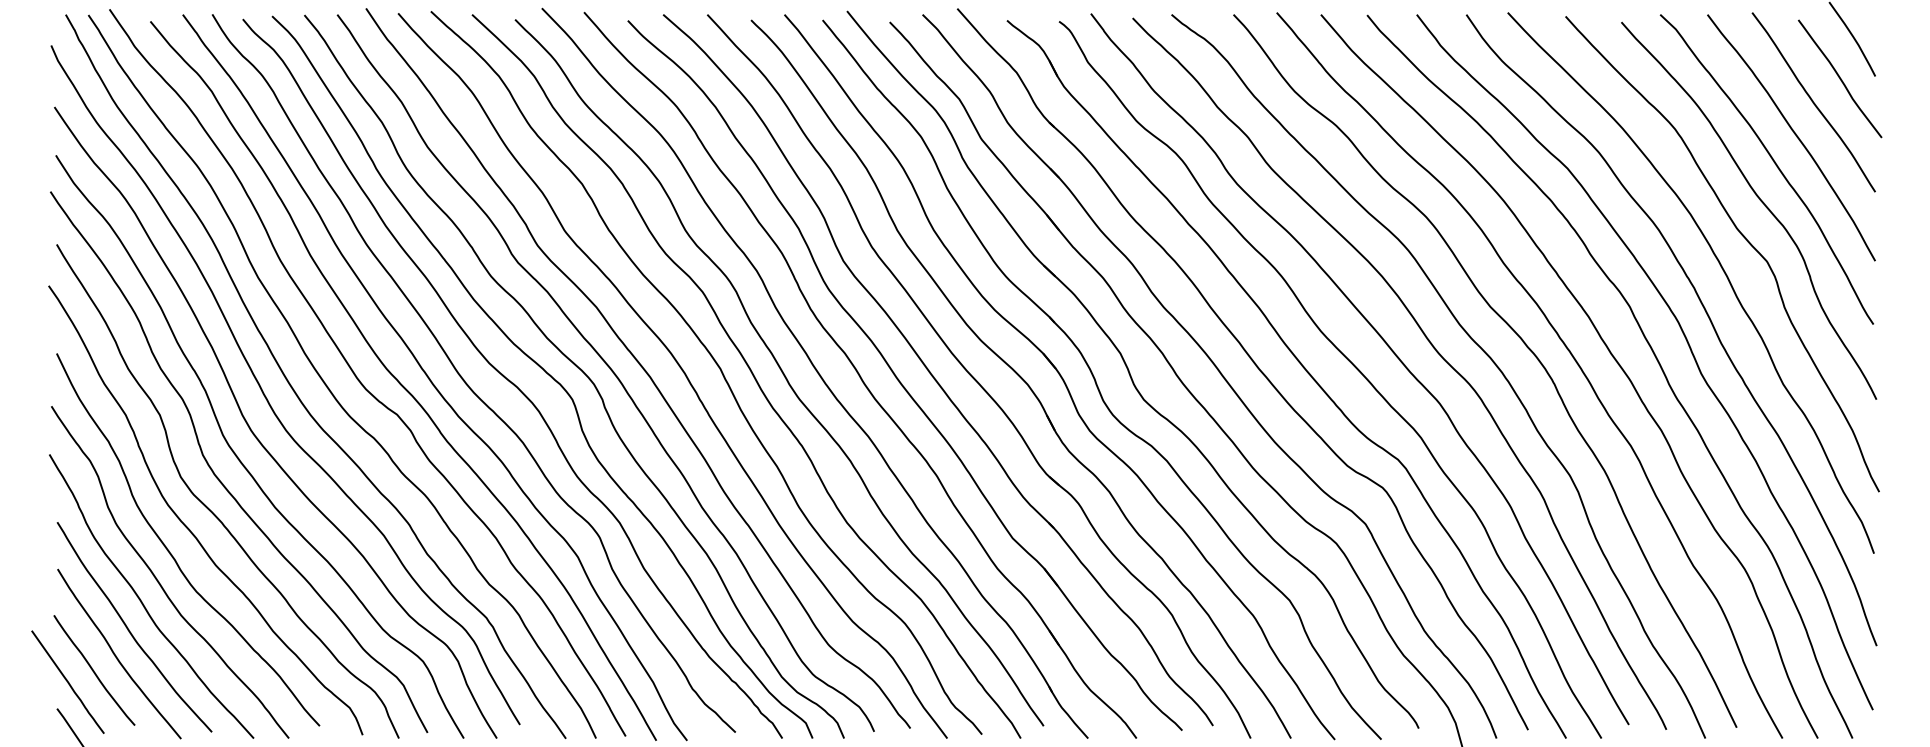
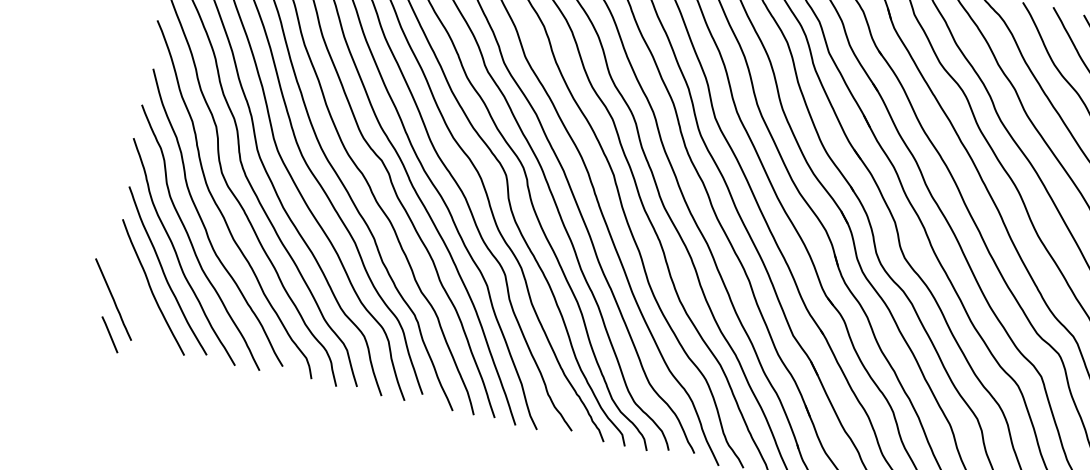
curve: (94, 670) -> (133, 295), removed

